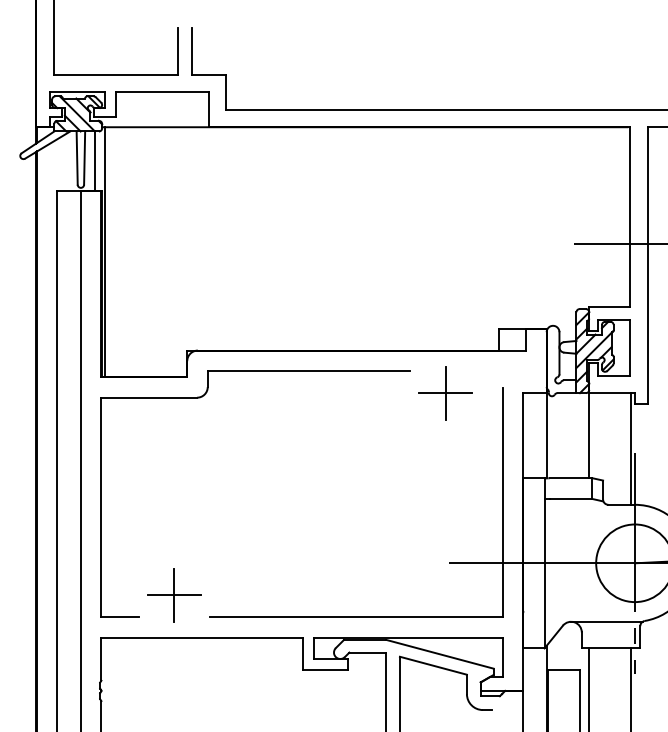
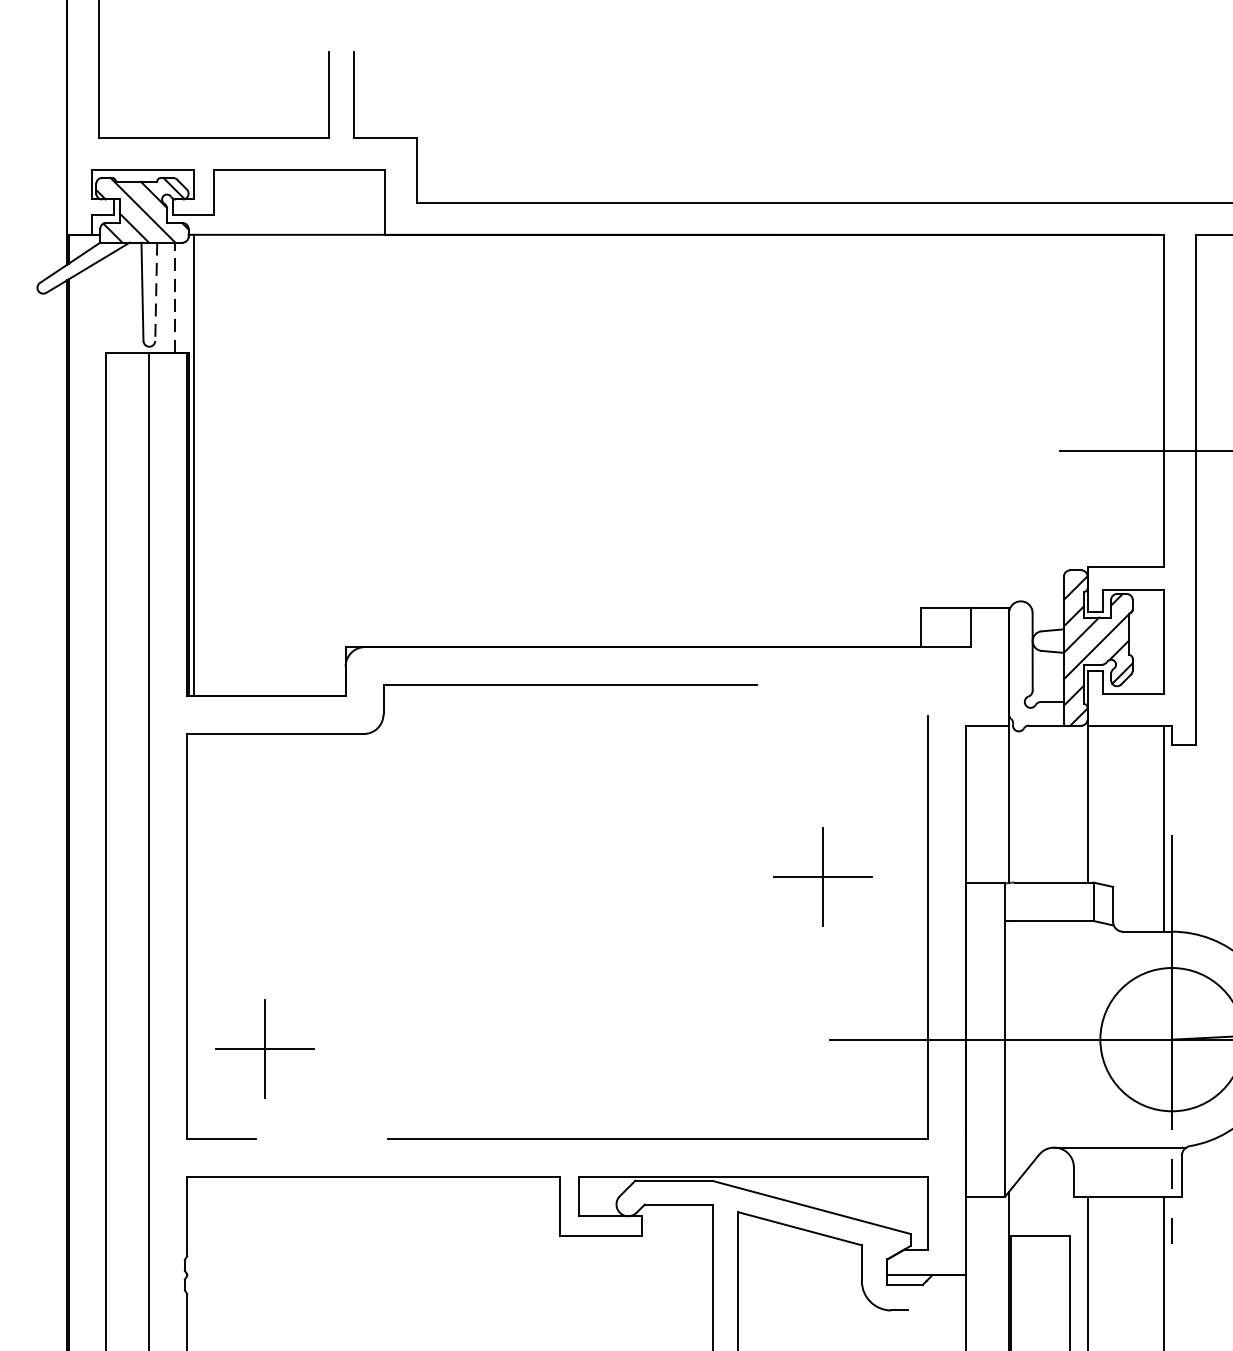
line: (84, 158) -> (155, 292), solid -> dashed
line: (94, 161) -> (174, 298), solid -> dashed
part: (445, 393) -> (822, 877), moved
part: (174, 595) -> (264, 1049), moved

